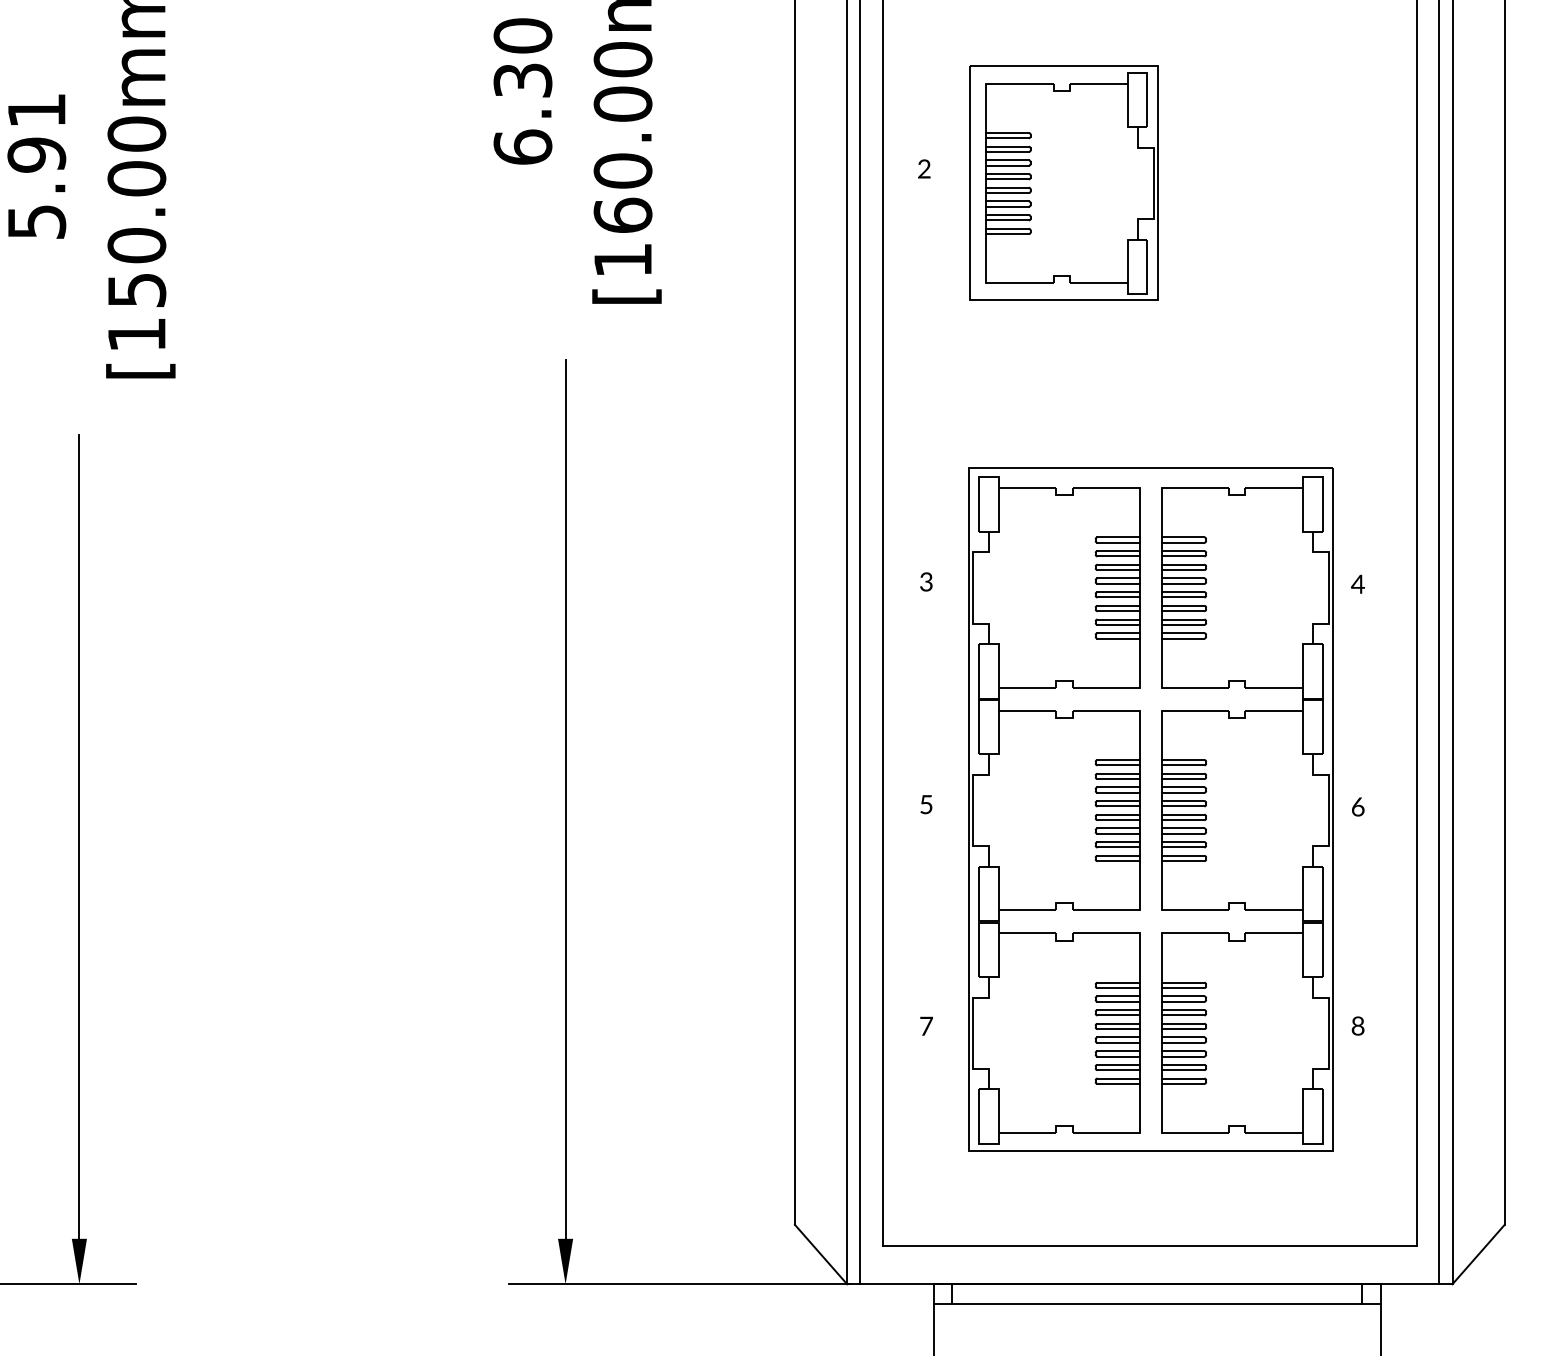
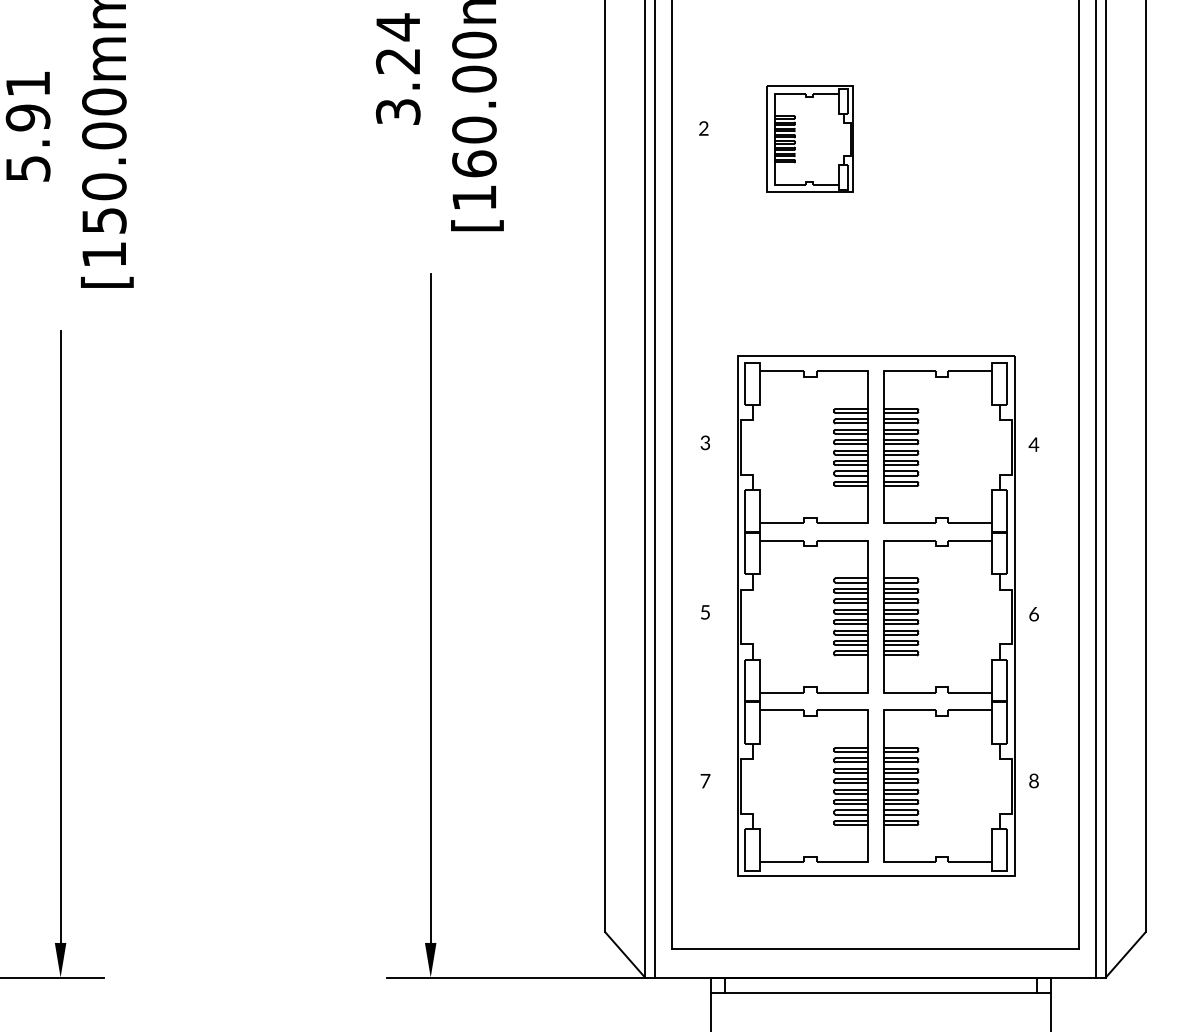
text: (521, 91) -> (397, 69), 6.30 -> 3.24
part: (1064, 182) -> (810, 138), size x0.6

